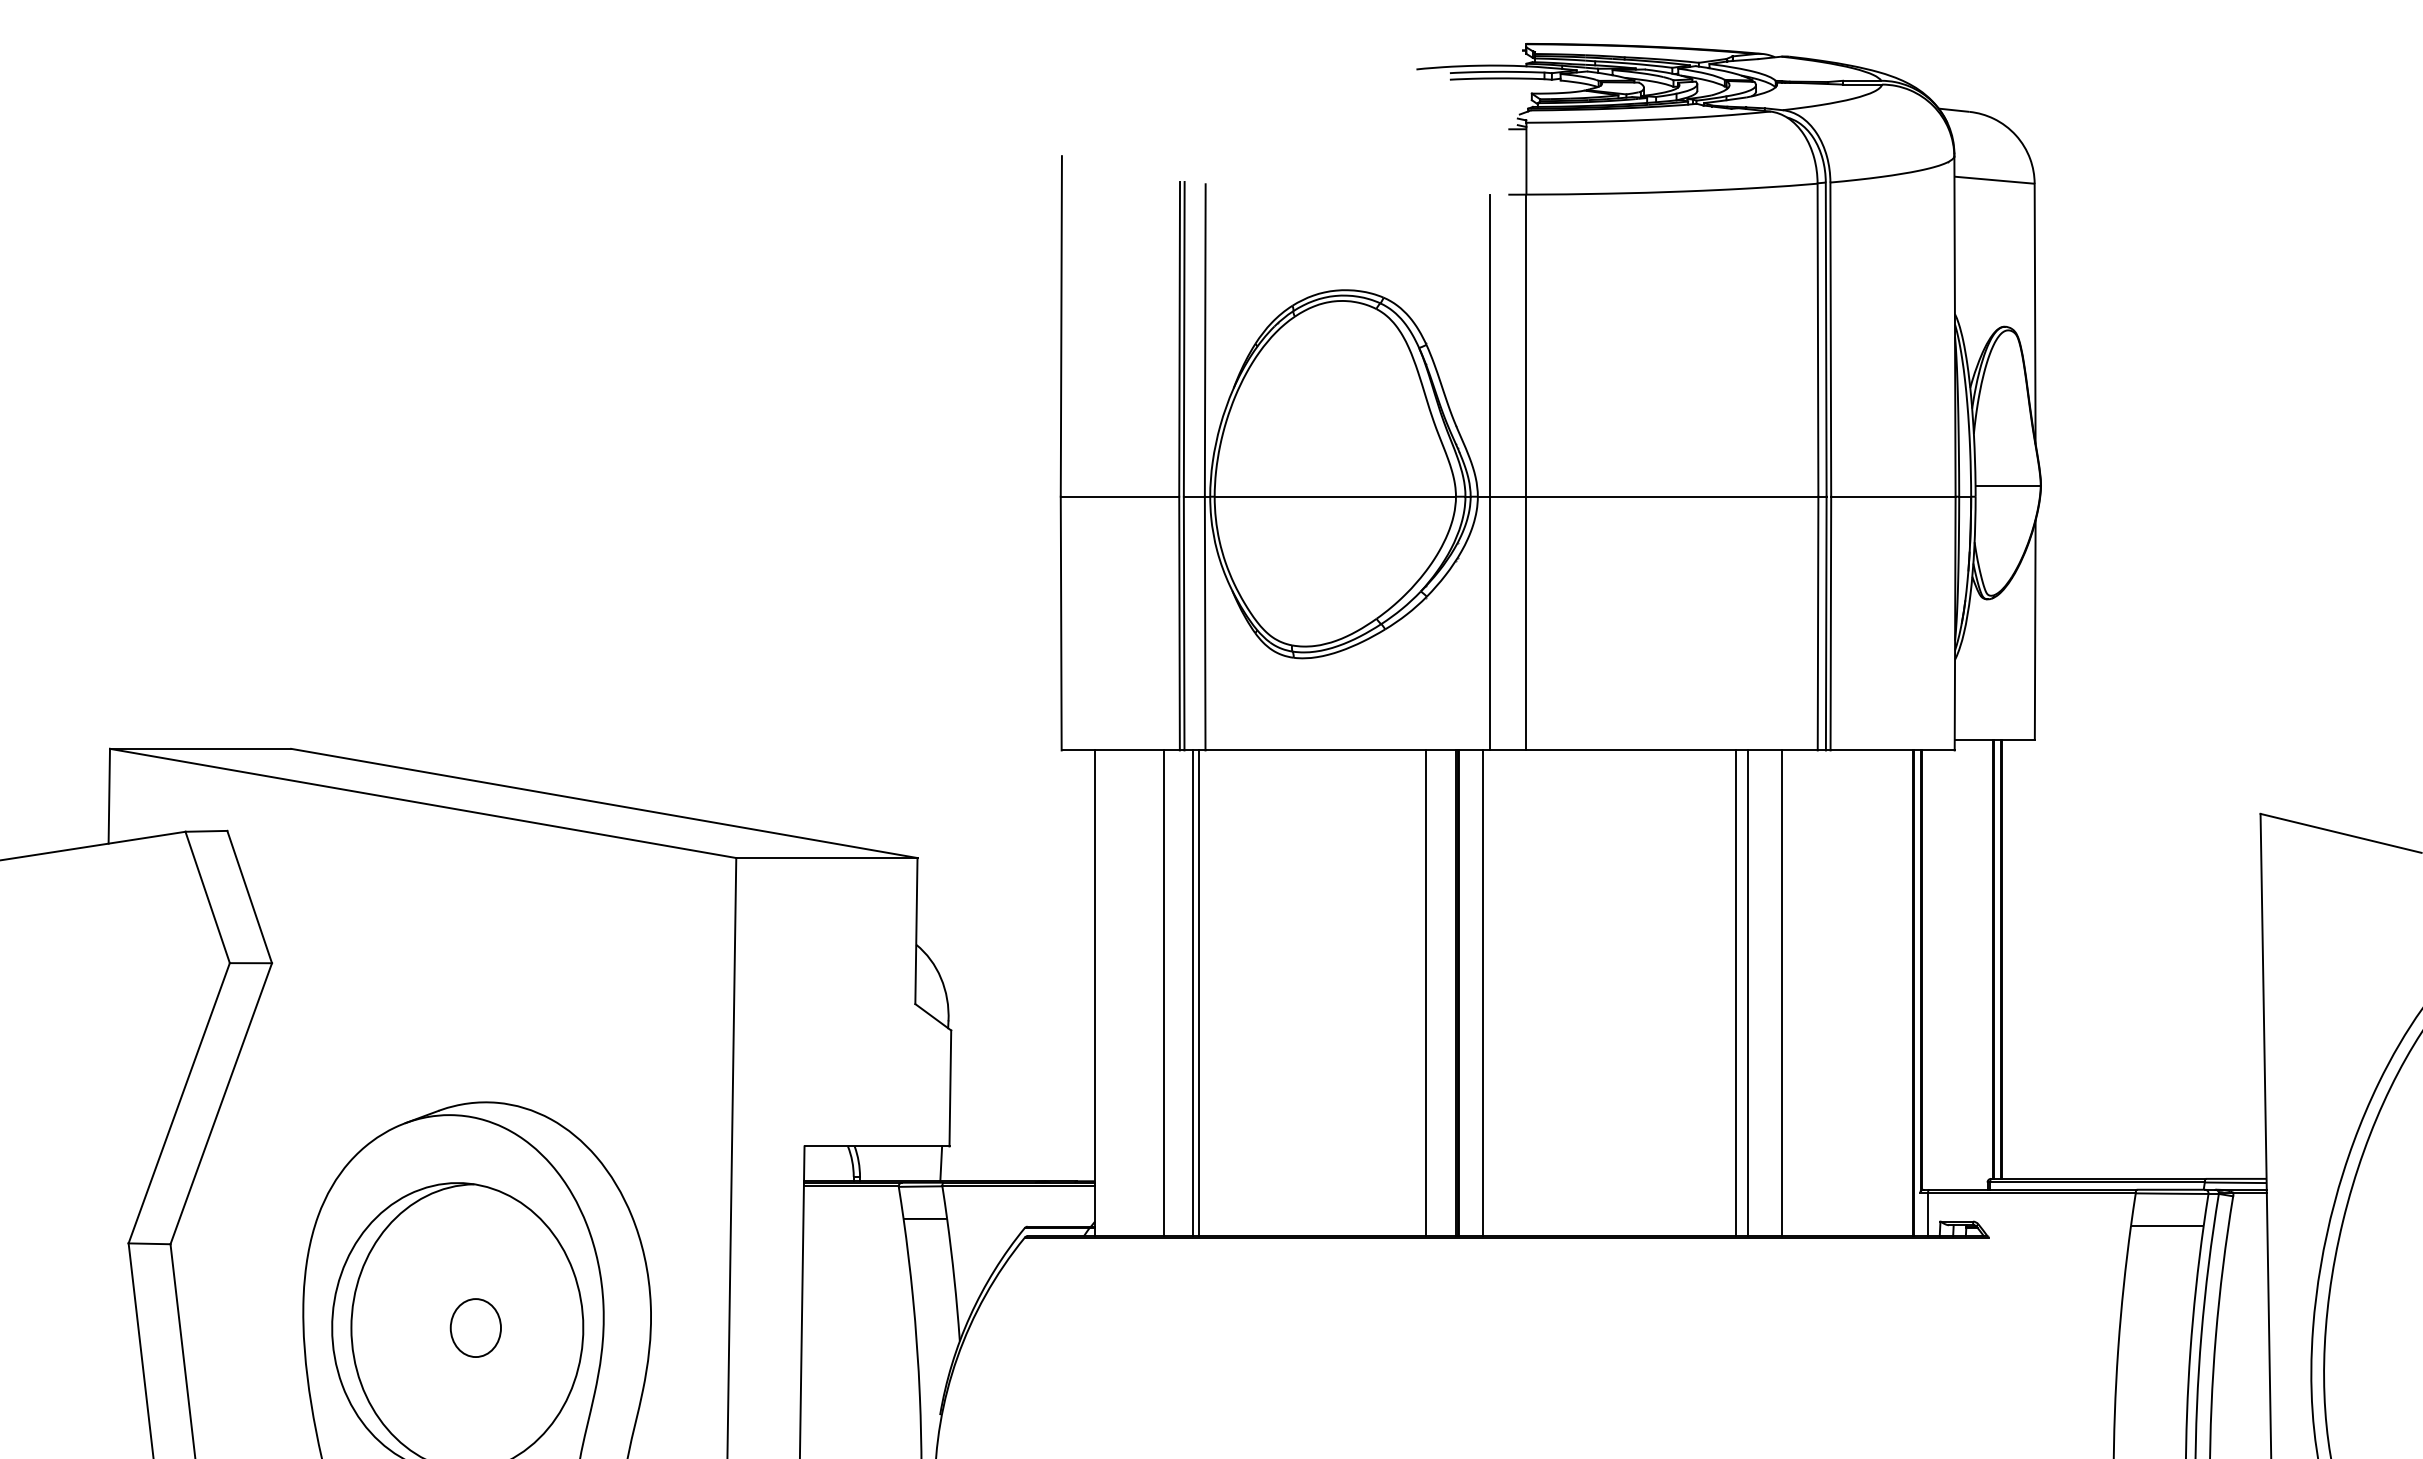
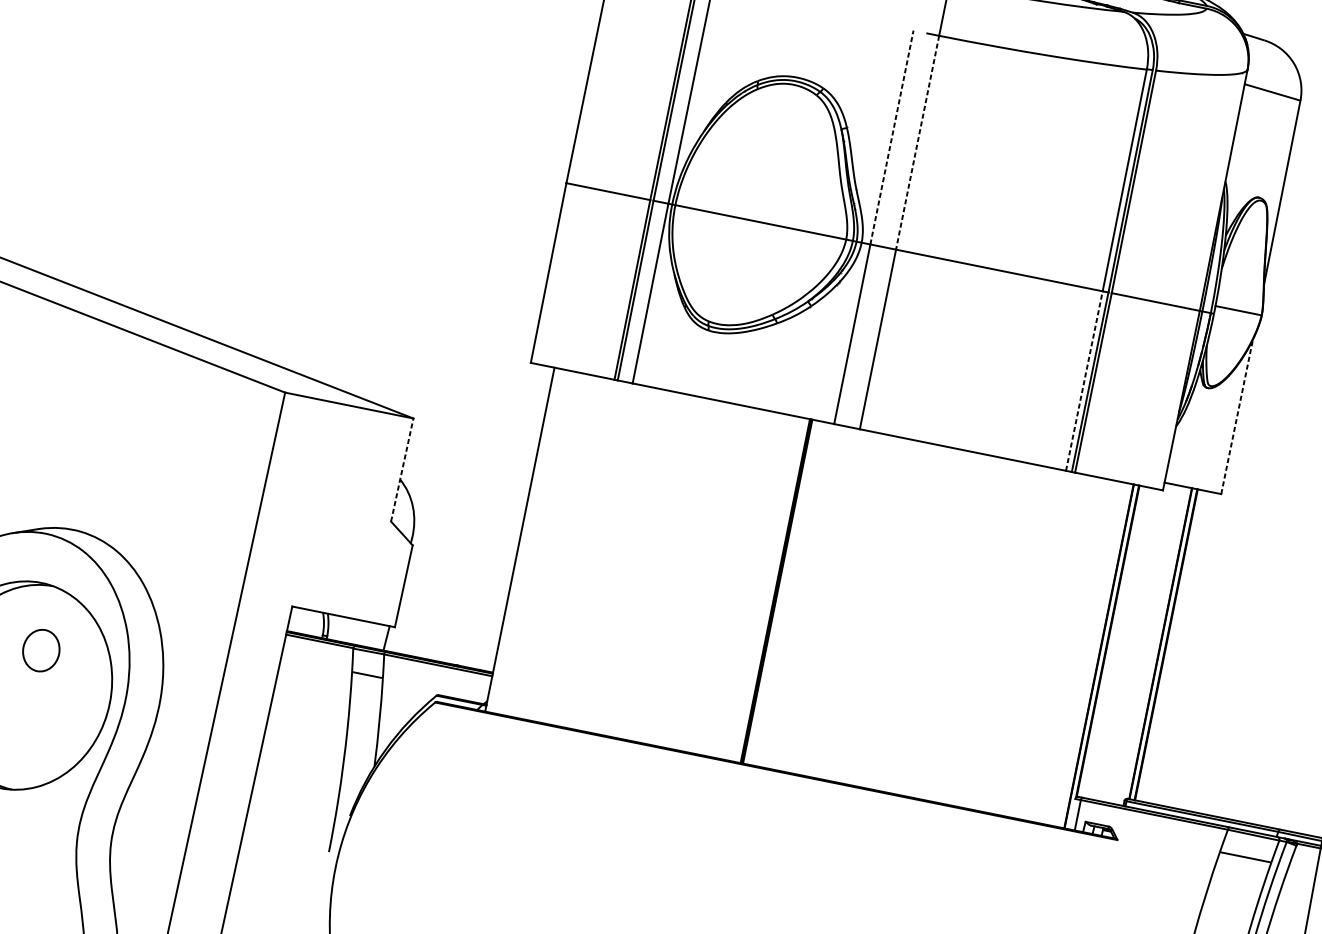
line: (1490, 345) -> (892, 137), solid -> dashed
line: (1526, 346) -> (917, 143), solid -> dashed
line: (1818, 623) -> (1084, 381), solid -> dashed
line: (2035, 629) -> (1237, 416), solid -> dashed
line: (916, 930) -> (402, 469), solid -> dashed
line: (1163, 993) -> (568, 549), removed
line: (1192, 993) -> (588, 553), removed
line: (1198, 993) -> (593, 554), removed
line: (1425, 993) -> (753, 586), removed
line: (1483, 993) -> (794, 595), removed
line: (1736, 993) -> (973, 631), removed
line: (1747, 993) -> (981, 632), removed
line: (1782, 993) -> (1006, 637), removed
part: (475, 1327) -> (41, 650), moved

